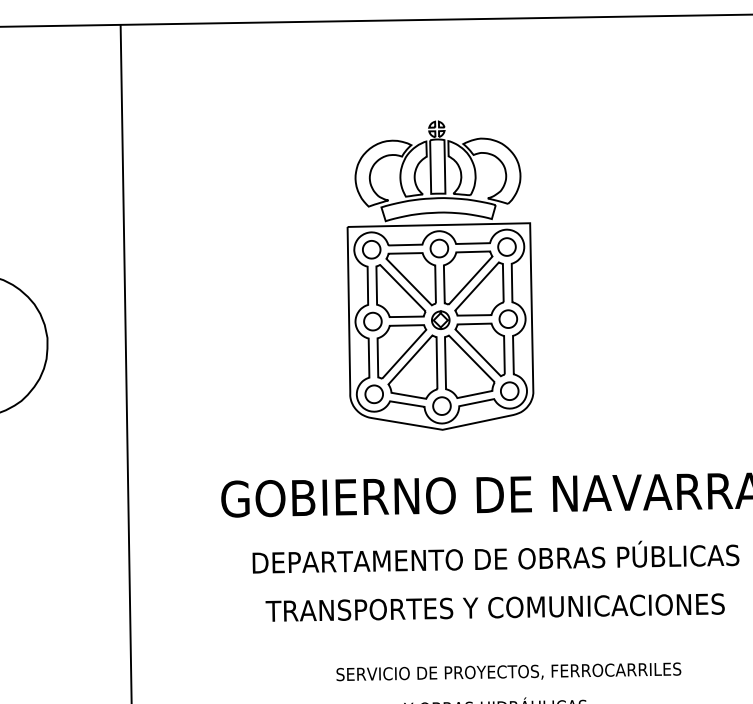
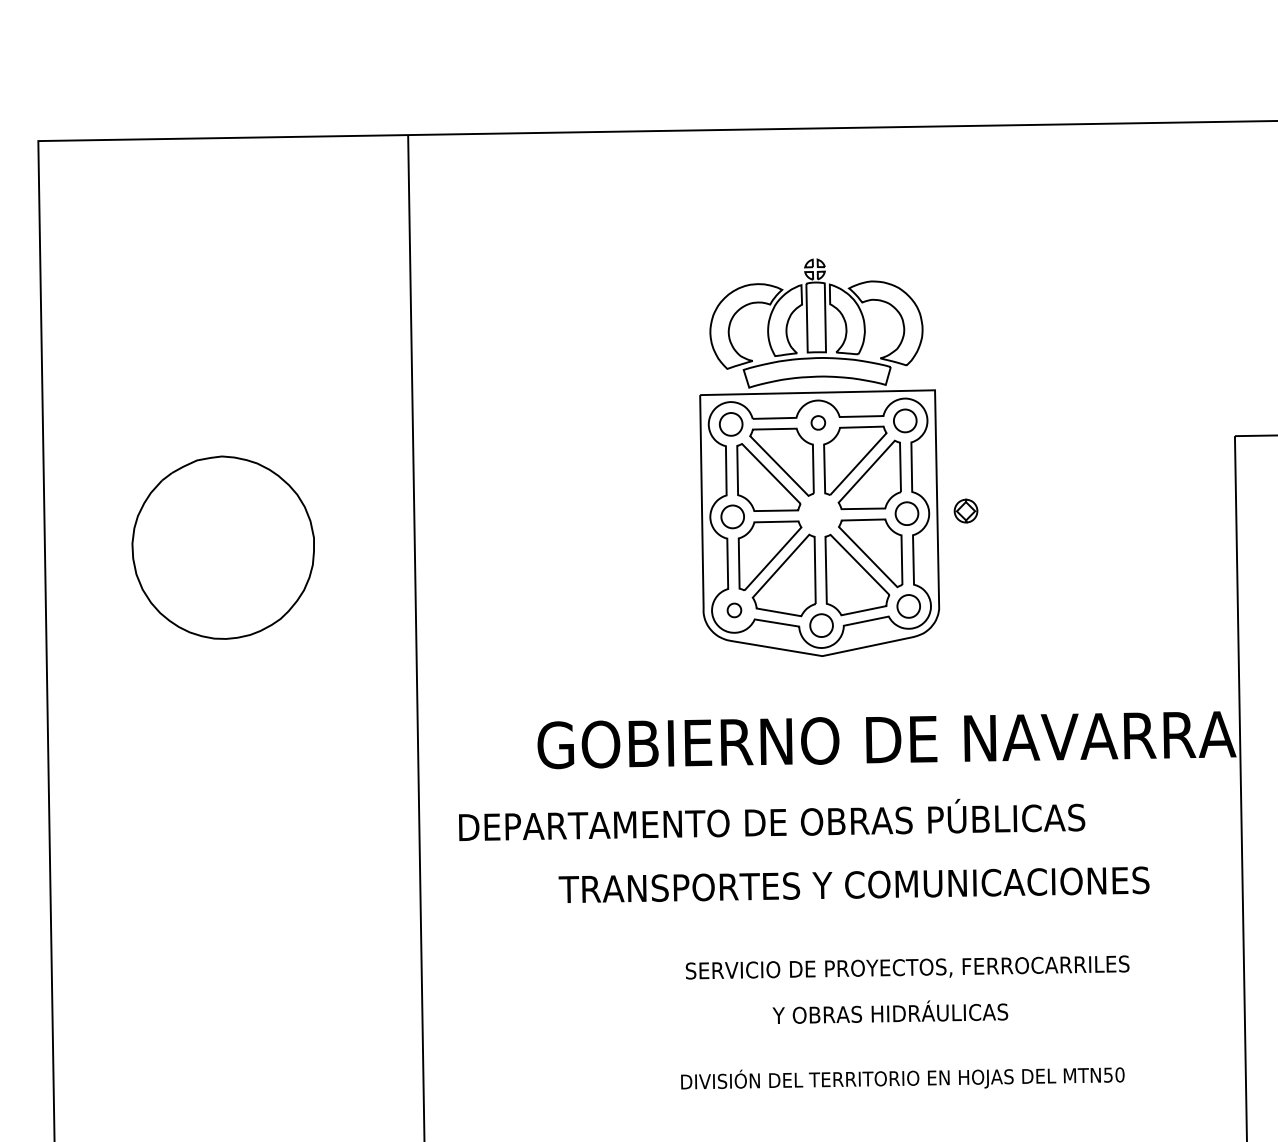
part: (439, 248) -> (818, 422), size x0.6
part: (440, 319) -> (965, 510), moved
part: (374, 394) -> (734, 610), size x0.6
text: (496, 556) -> (772, 819), moved
text: (494, 607) -> (853, 884), moved

